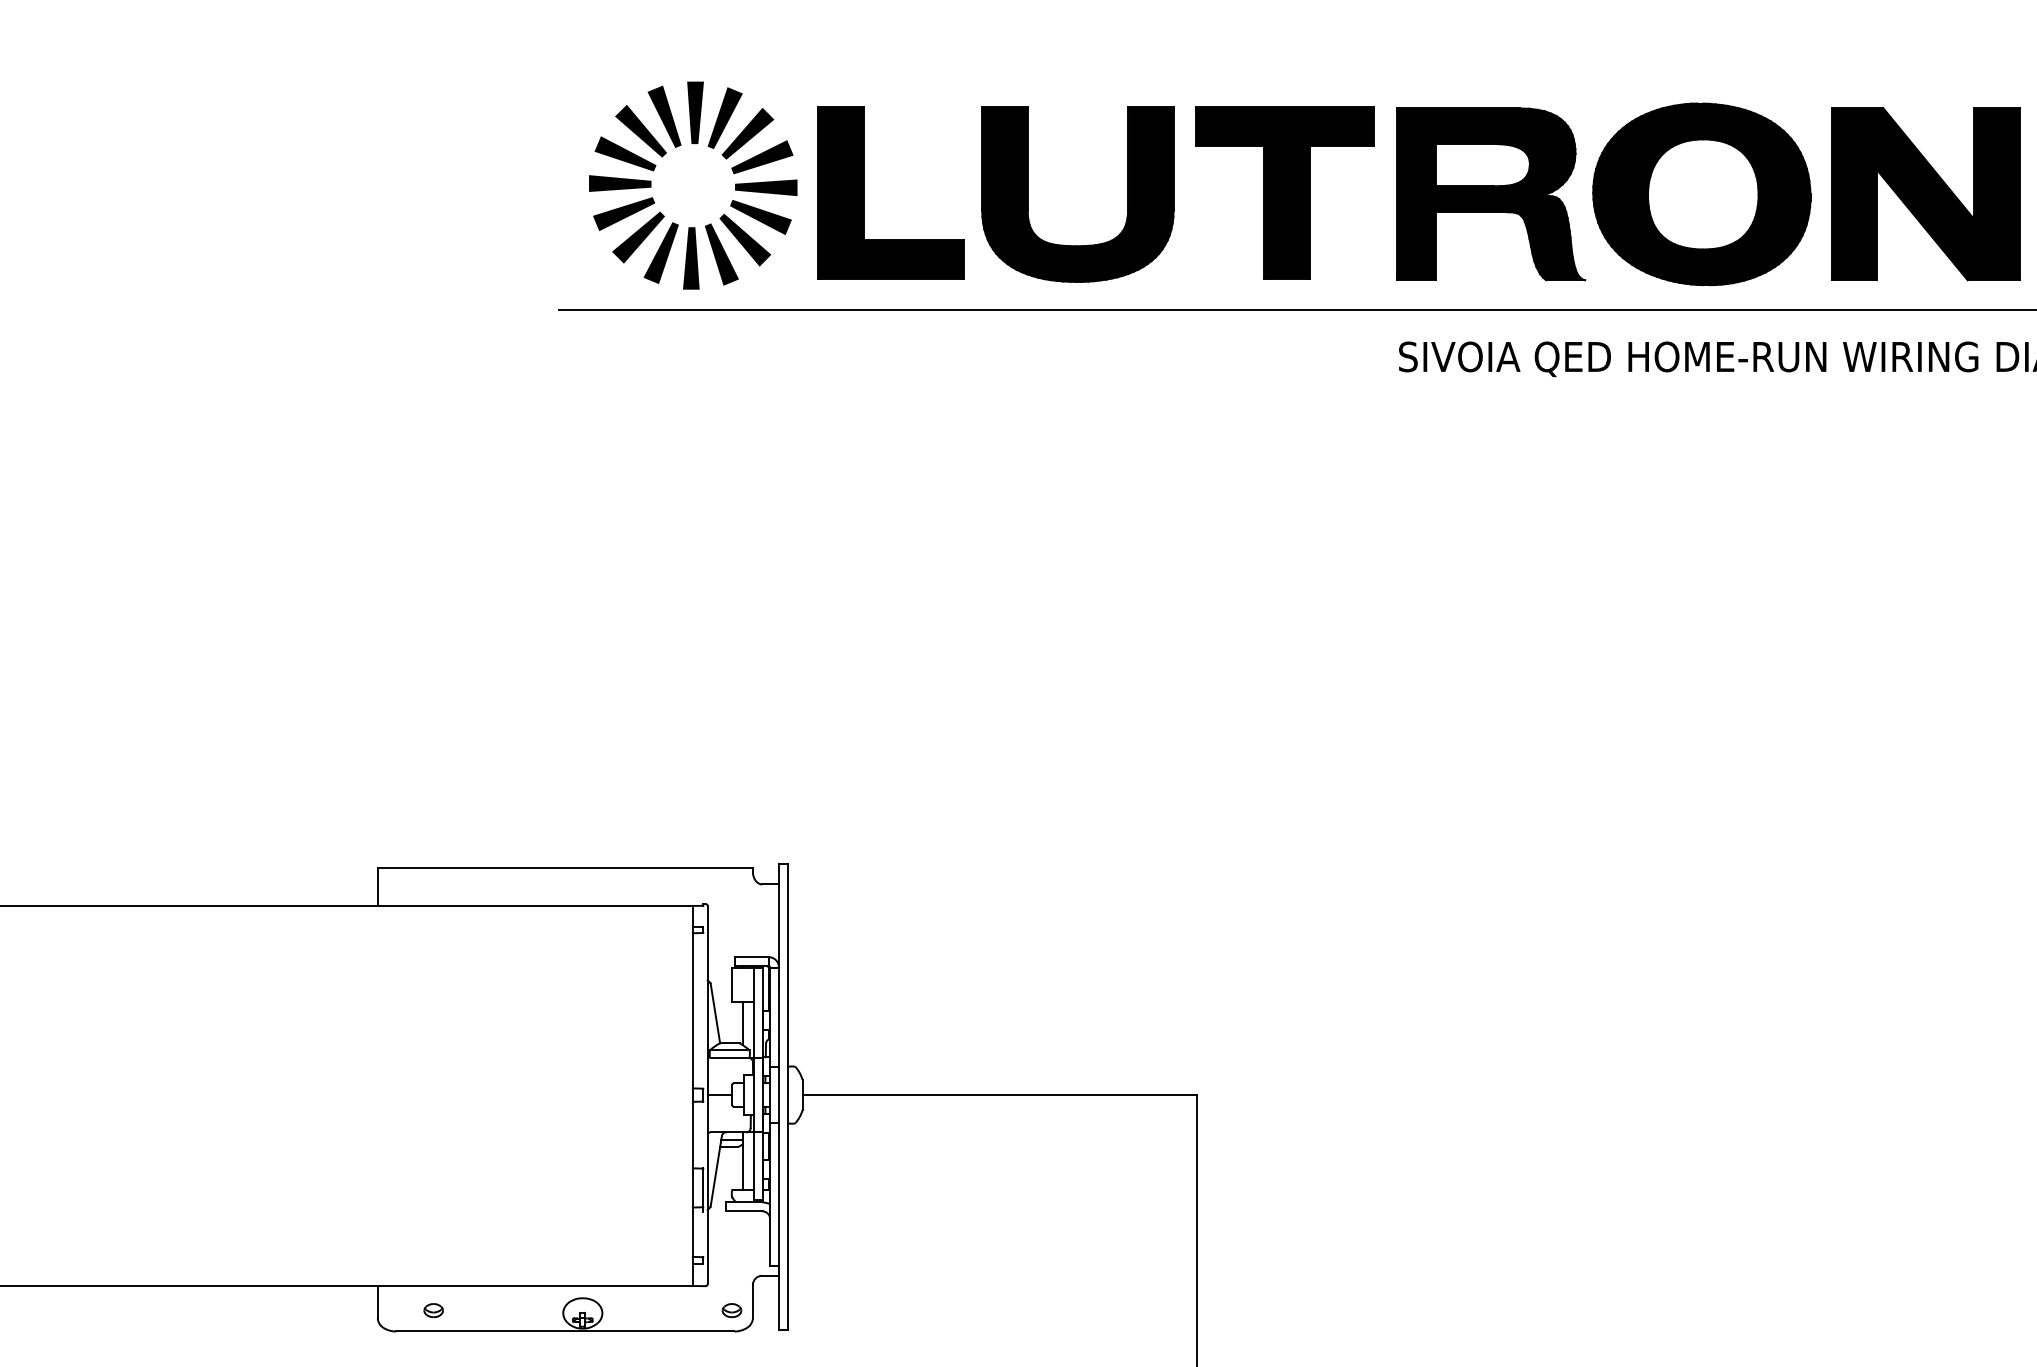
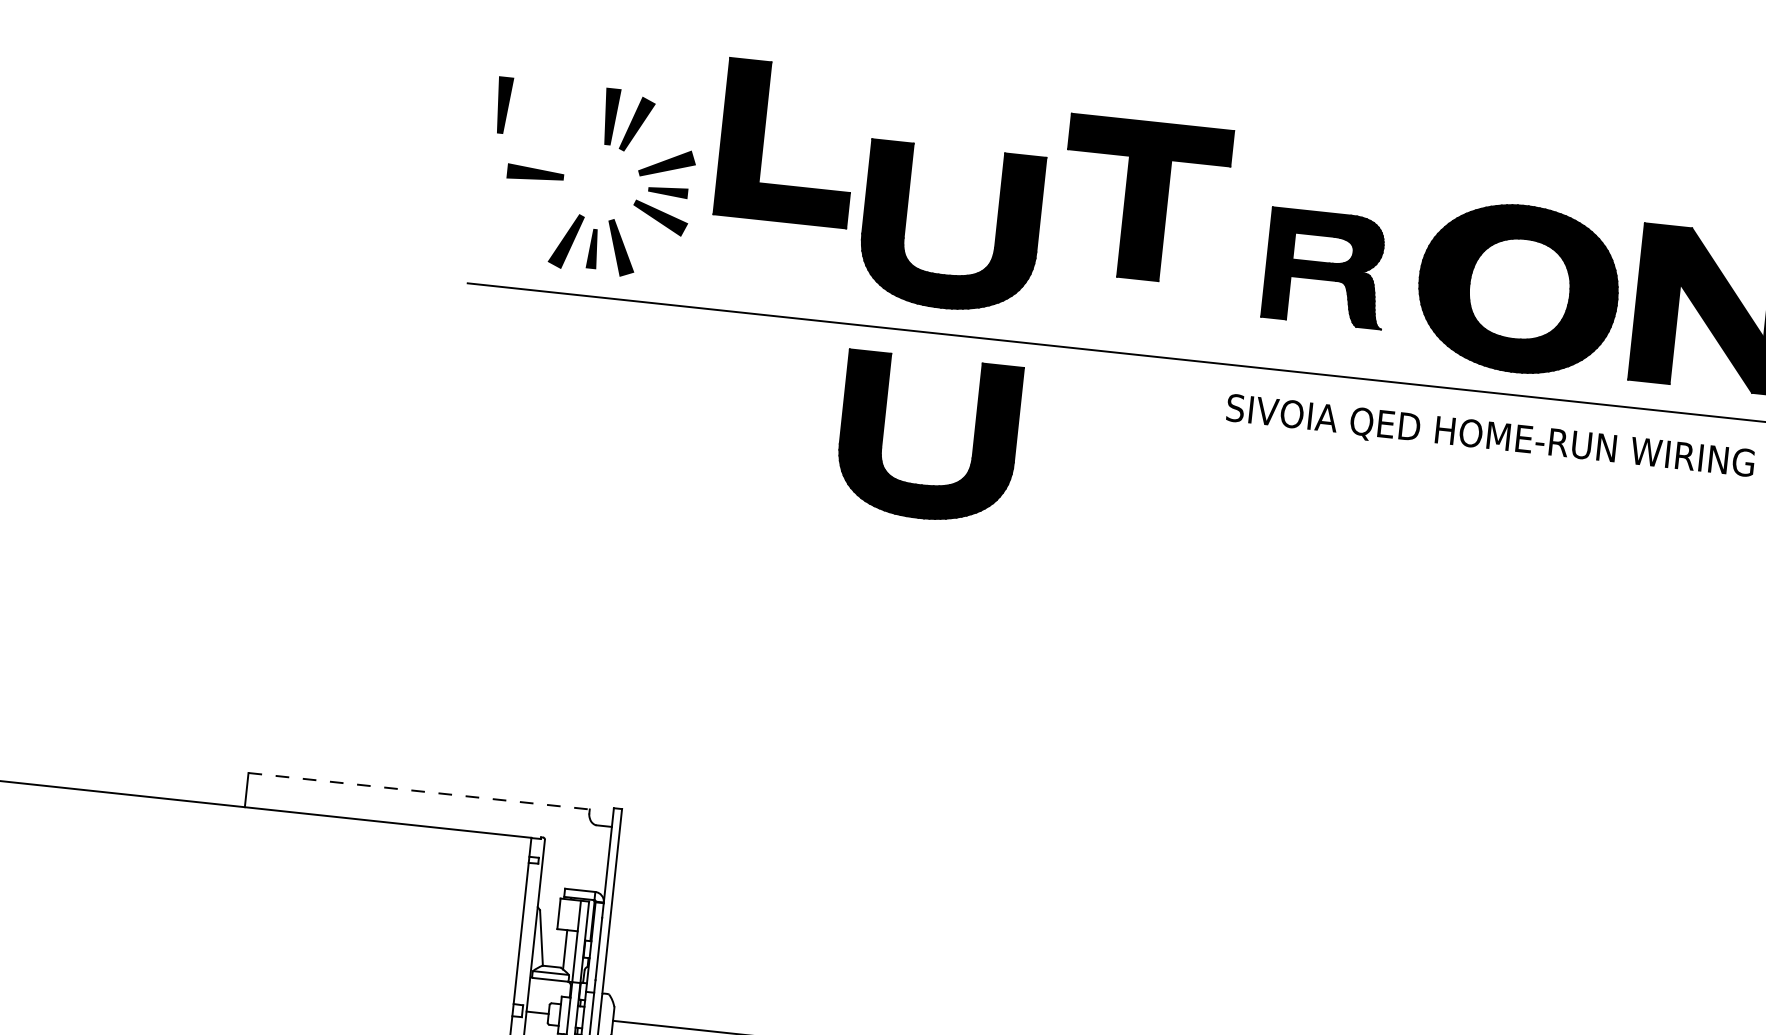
part: (577, 112) -> (503, 105), added
fill: (664, 116) -> (582, 117), removed
fill: (640, 130) -> (559, 127), removed
fill: (747, 133) -> (656, 140), removed
fill: (625, 153) -> (543, 147), removed
part: (766, 187) -> (668, 191), size x0.7
part: (864, 192) -> (763, 140), moved
part: (1284, 192) -> (1143, 200), moved
part: (1491, 194) -> (1327, 268), size x0.7
fill: (623, 214) -> (535, 202), removed
fill: (638, 237) -> (546, 224), removed
fill: (745, 239) -> (644, 236), removed
part: (691, 258) -> (593, 248), size x0.7
part: (1028, 425) -> (883, 433), added
line: (565, 868) -> (419, 791), solid -> dashed

